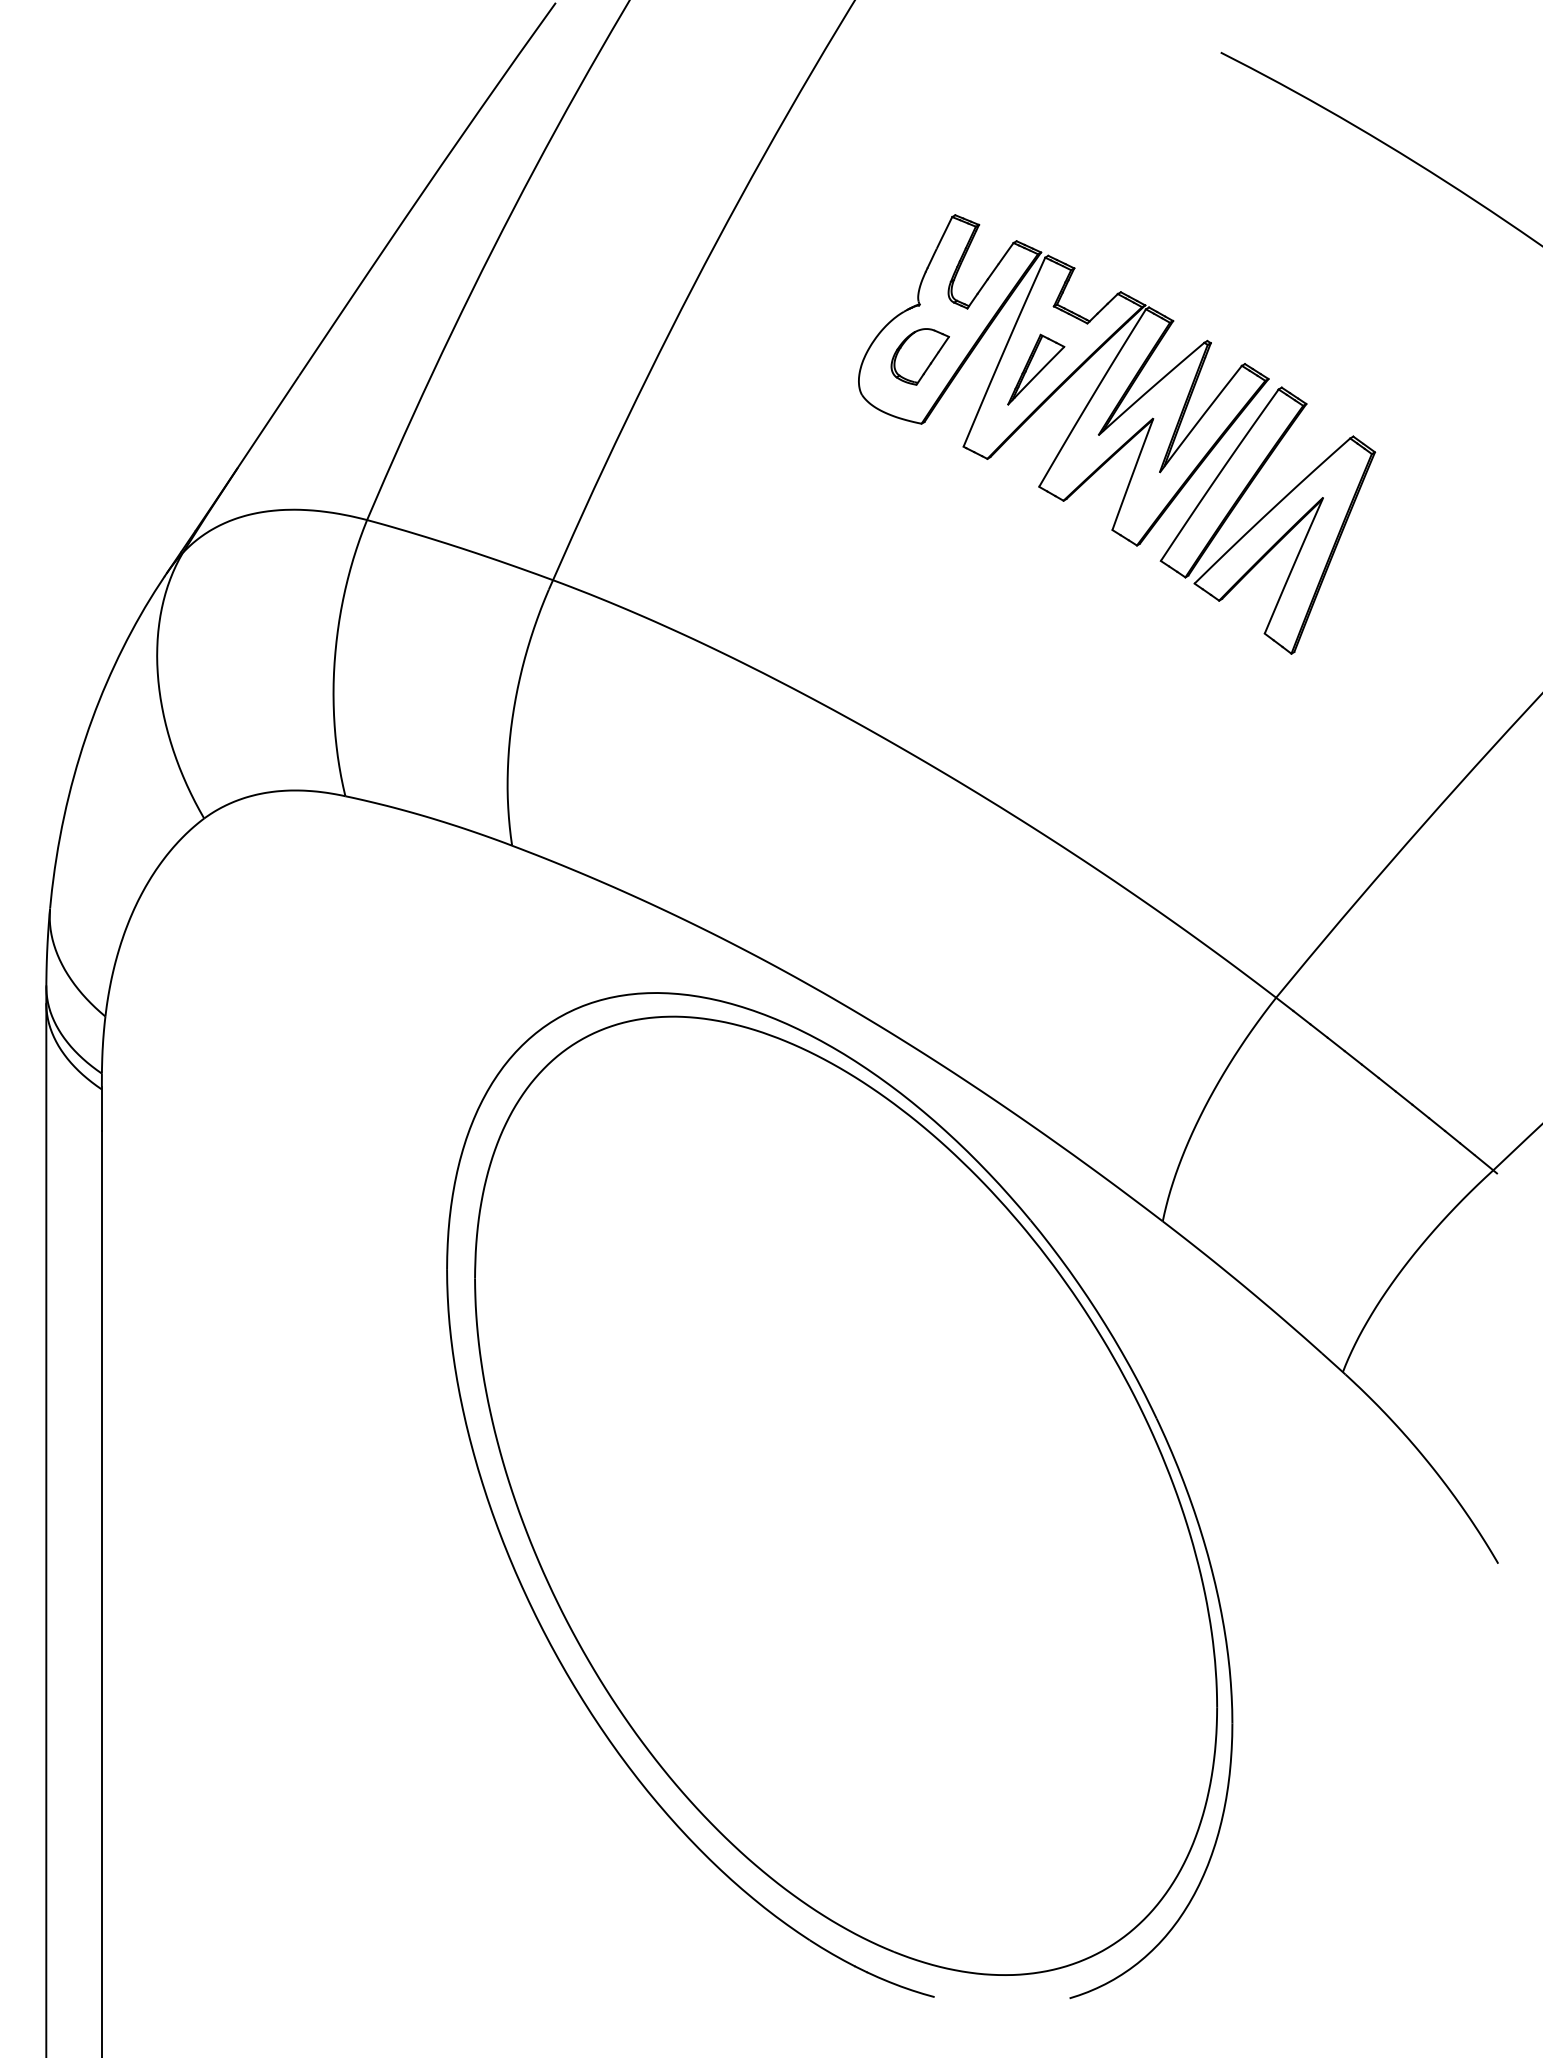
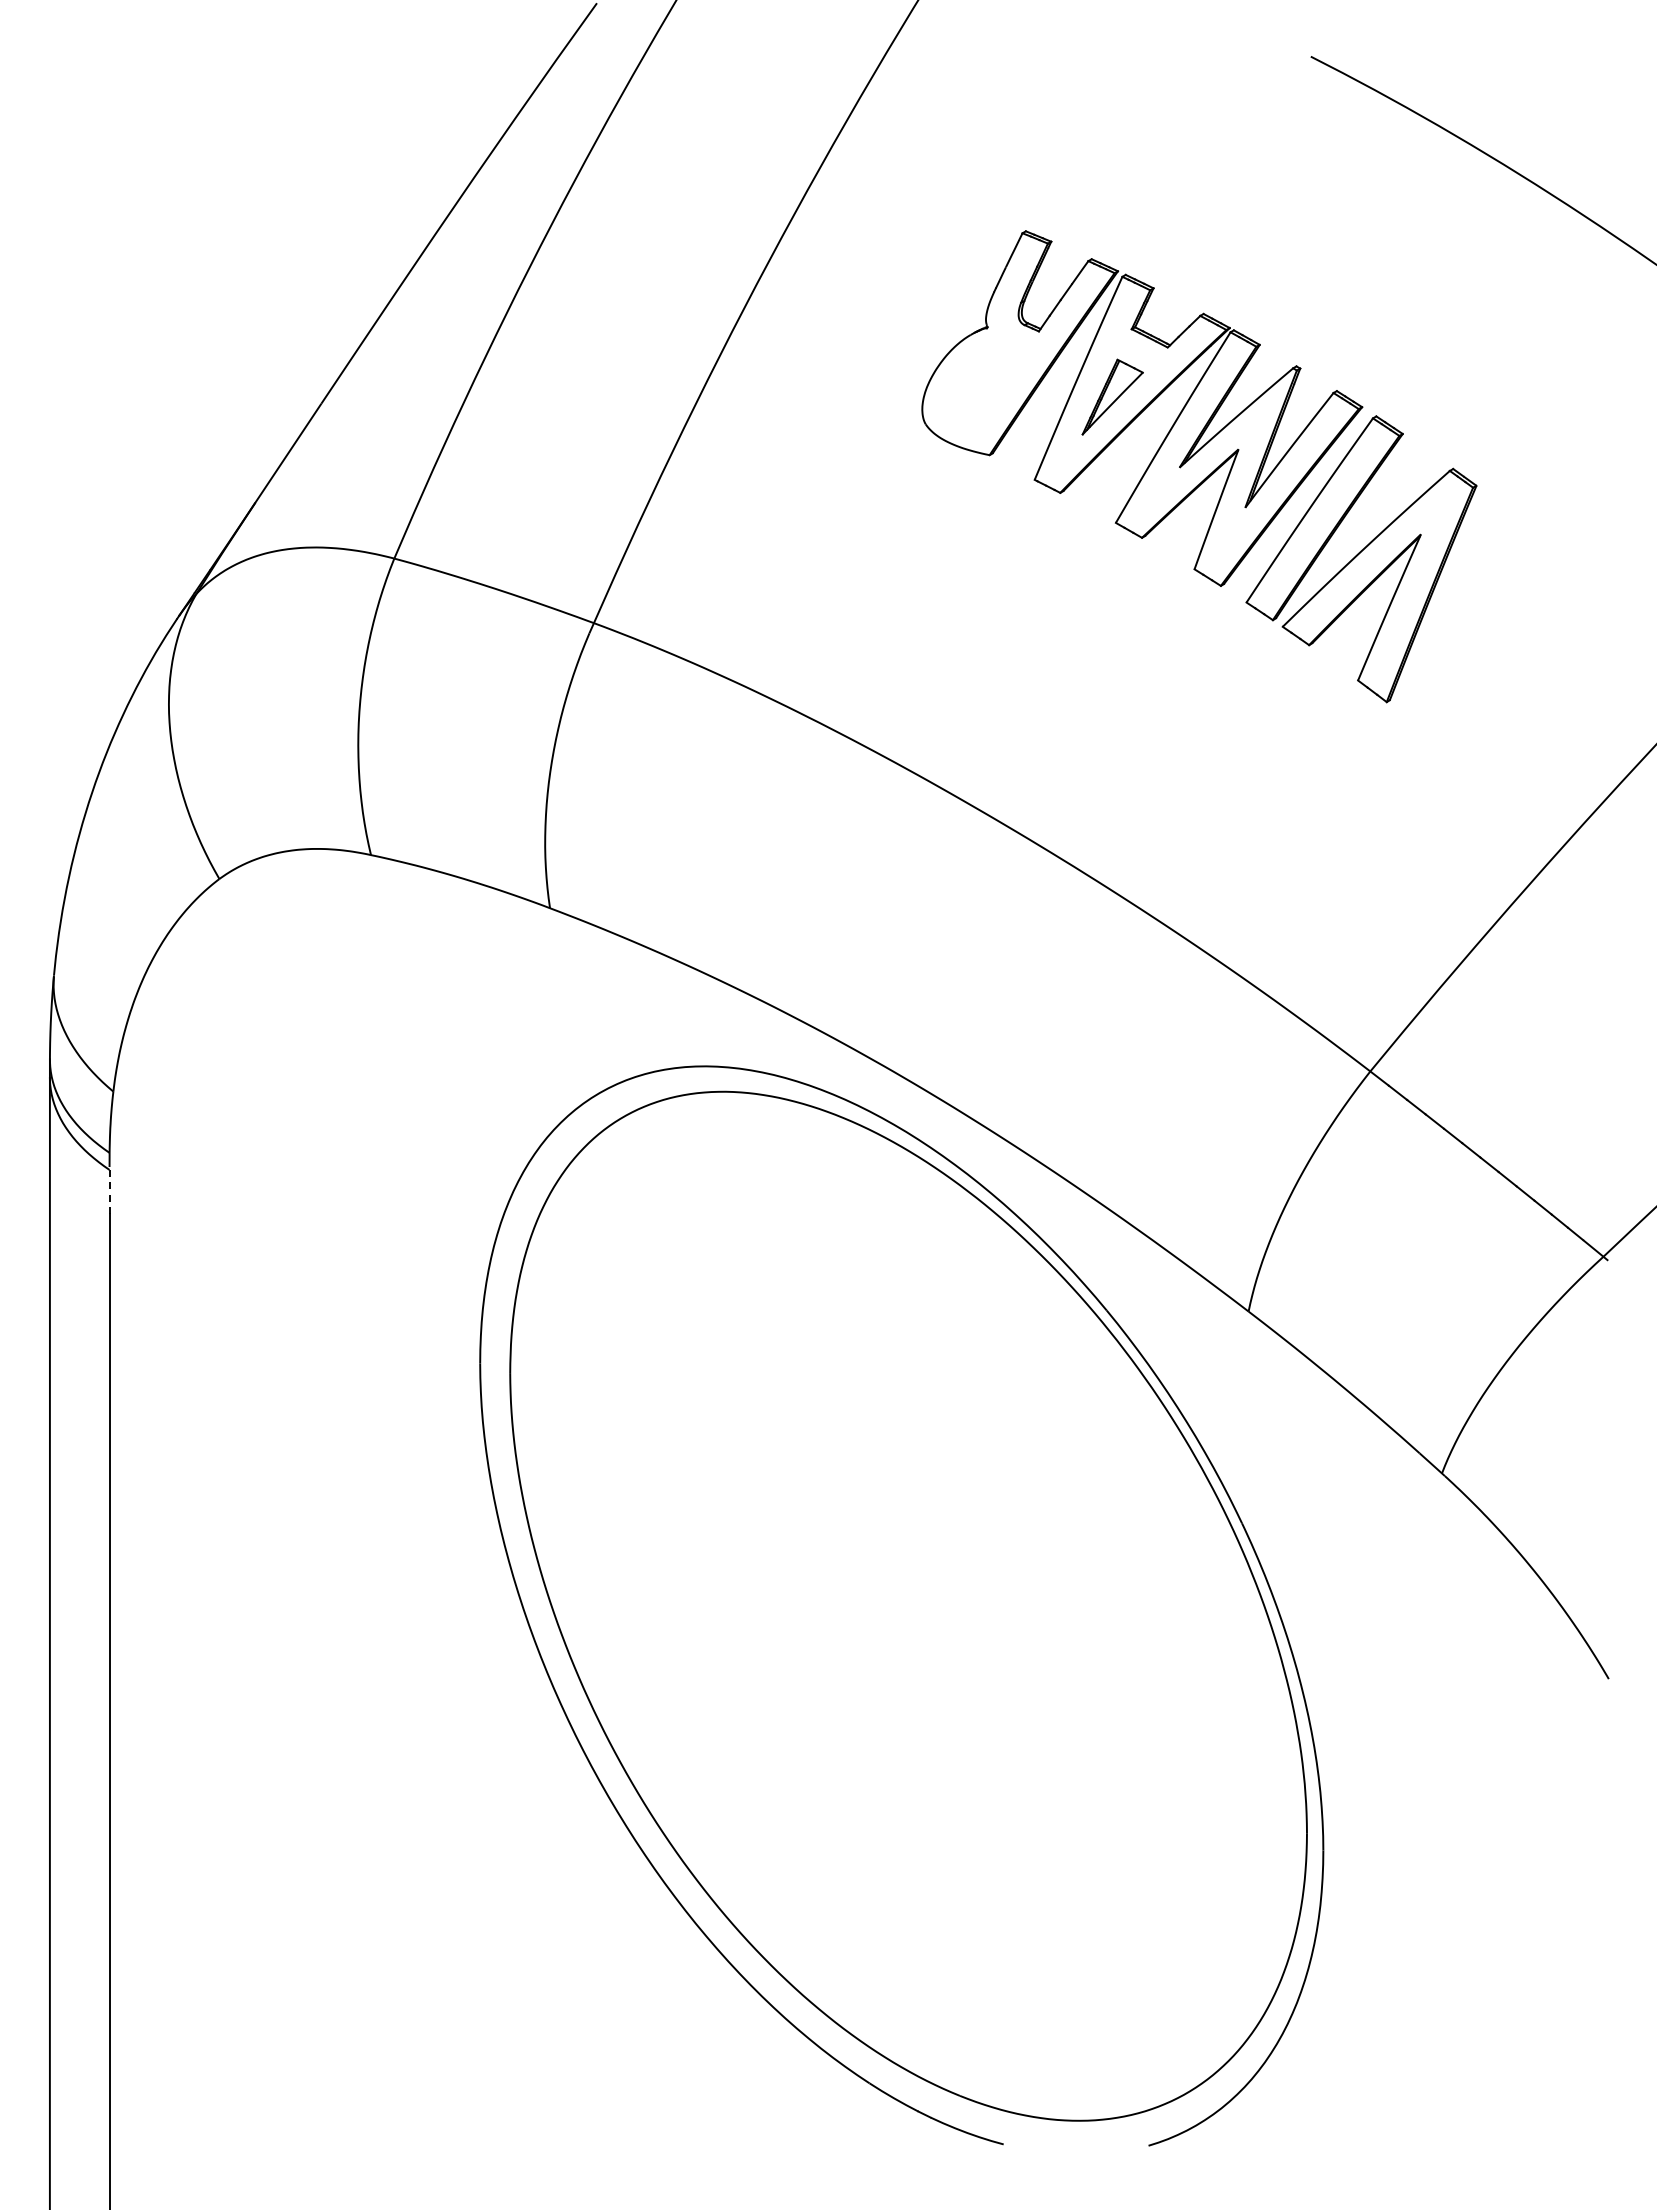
part: (920, 356) -> (988, 383), removed
line: (101, 1108) -> (109, 1190), solid -> dashed

